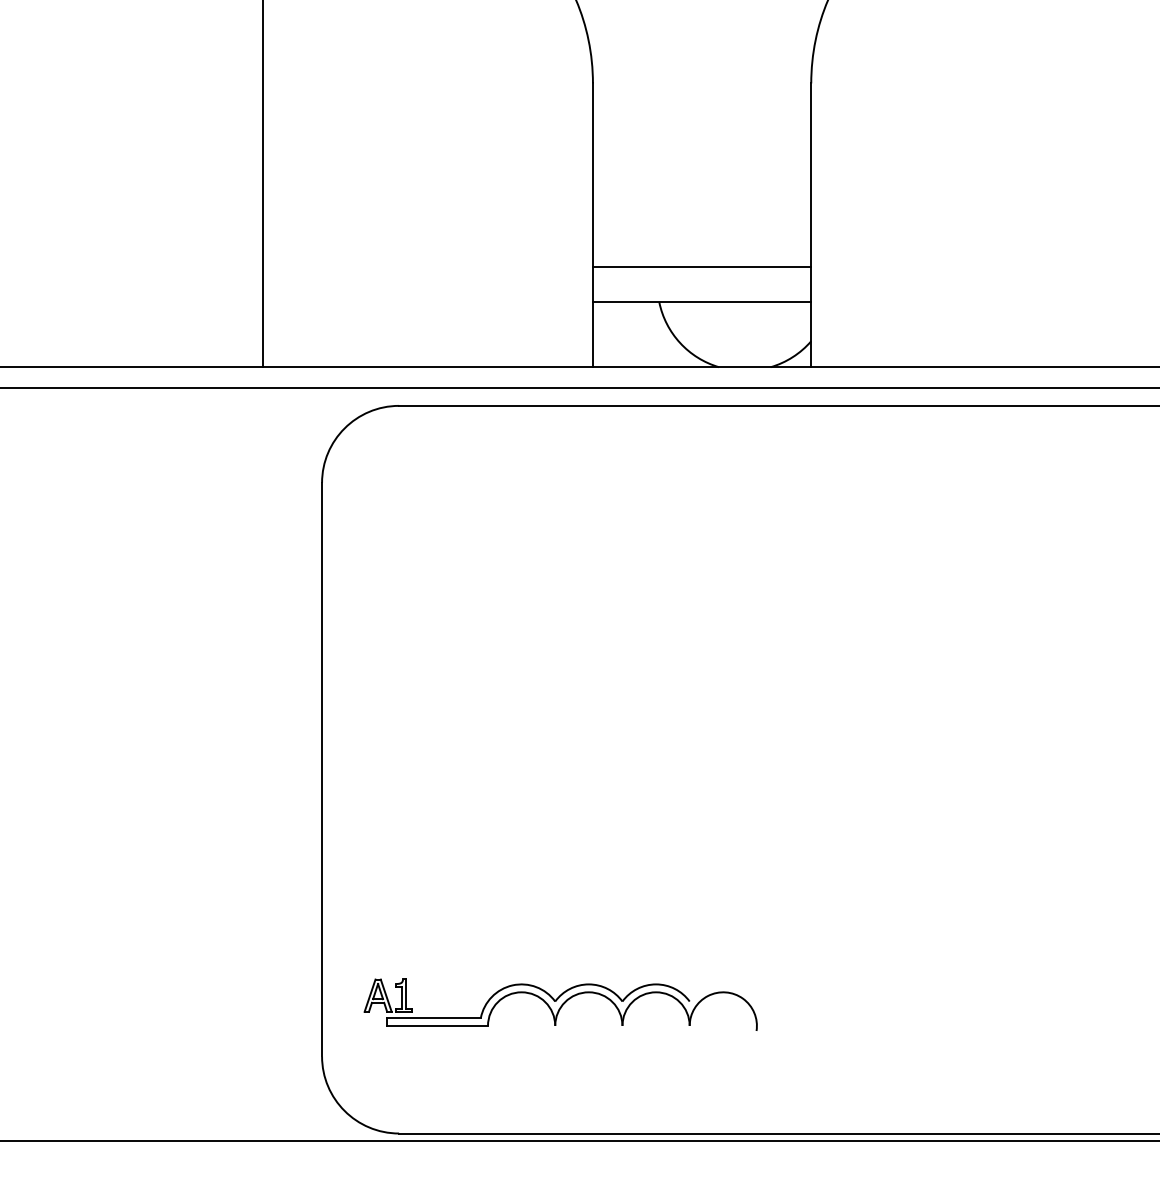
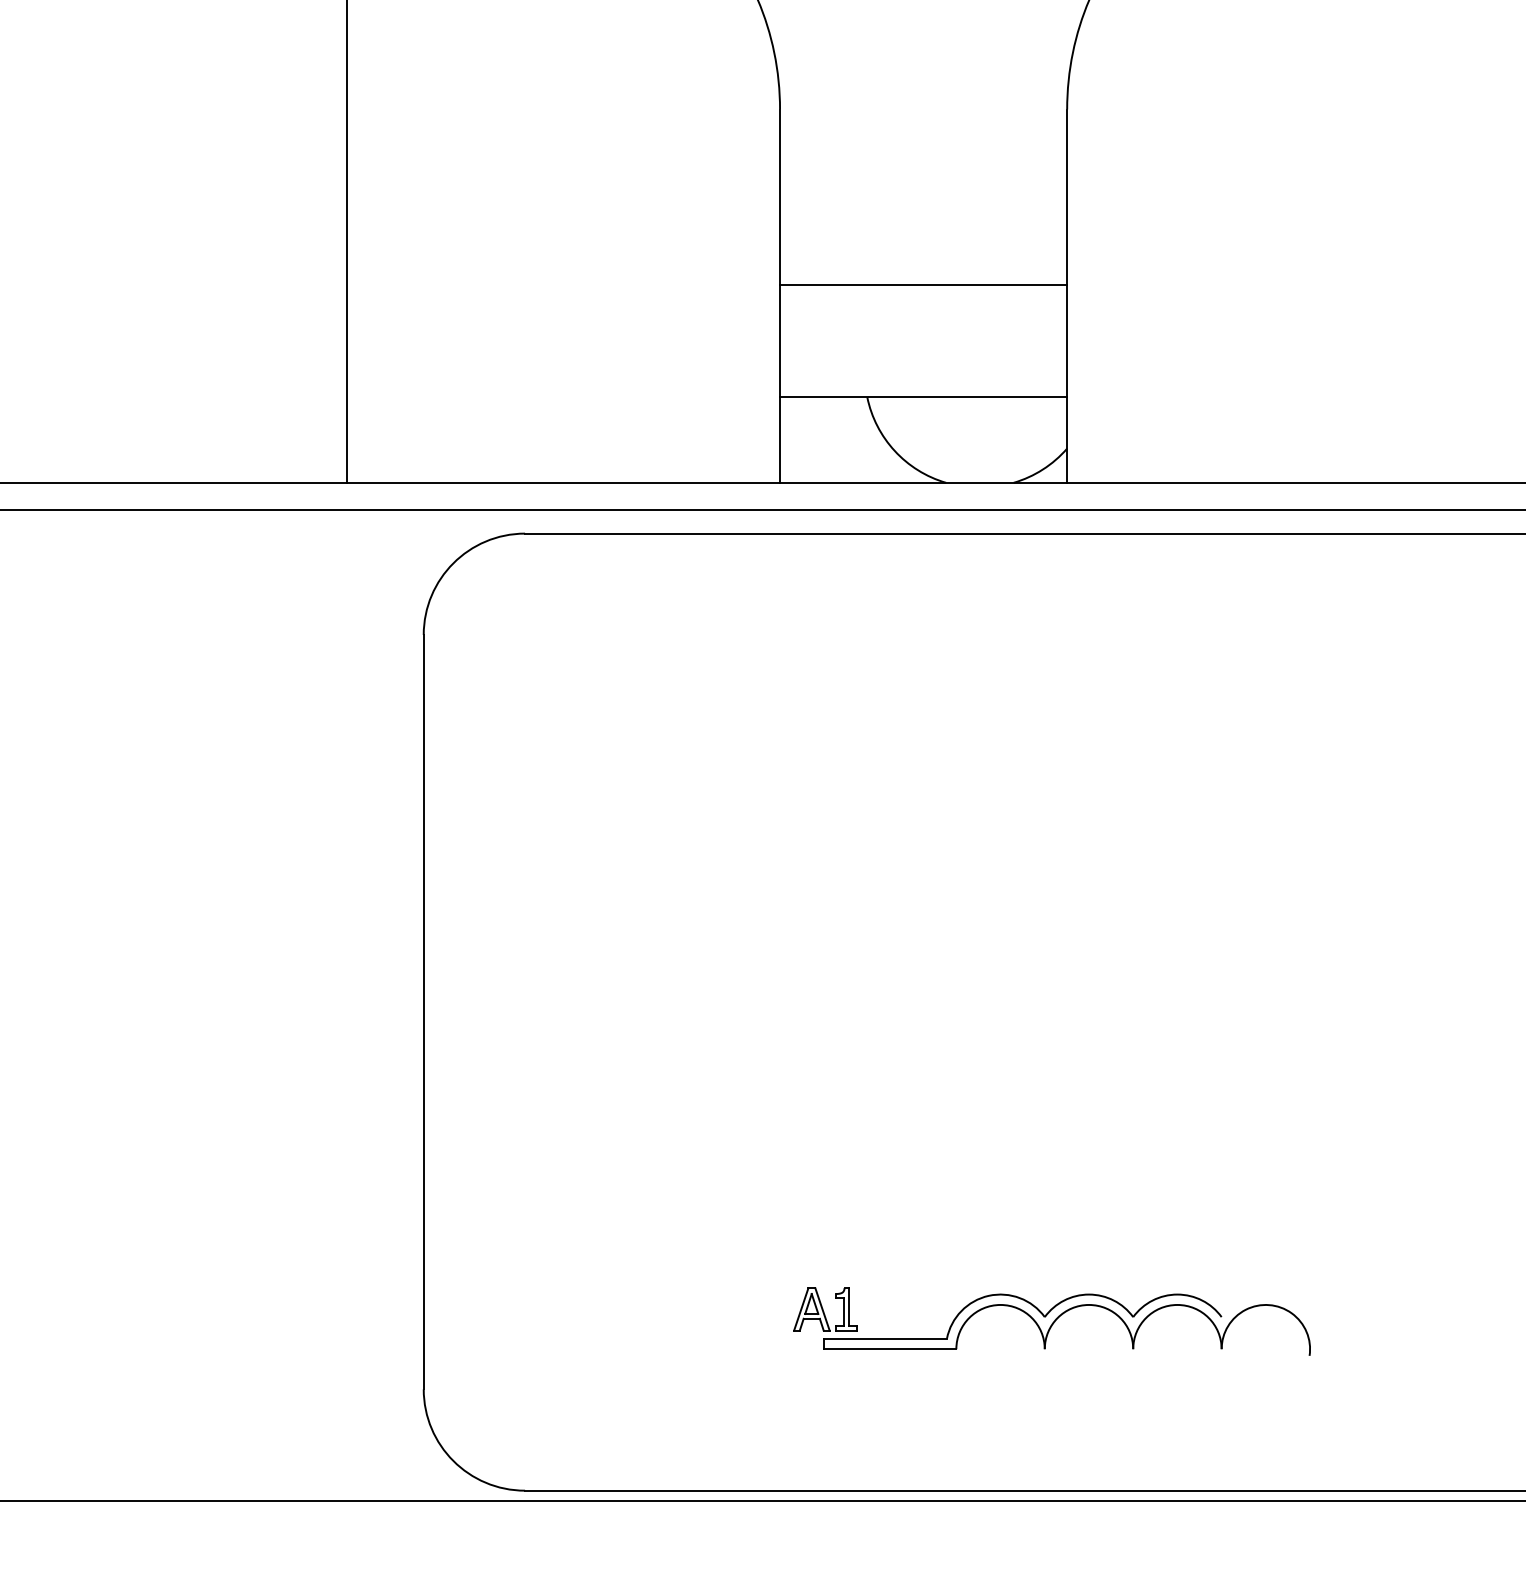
line: (701, 266) -> (922, 284), moved
part: (560, 1004) -> (1051, 1320), moved

